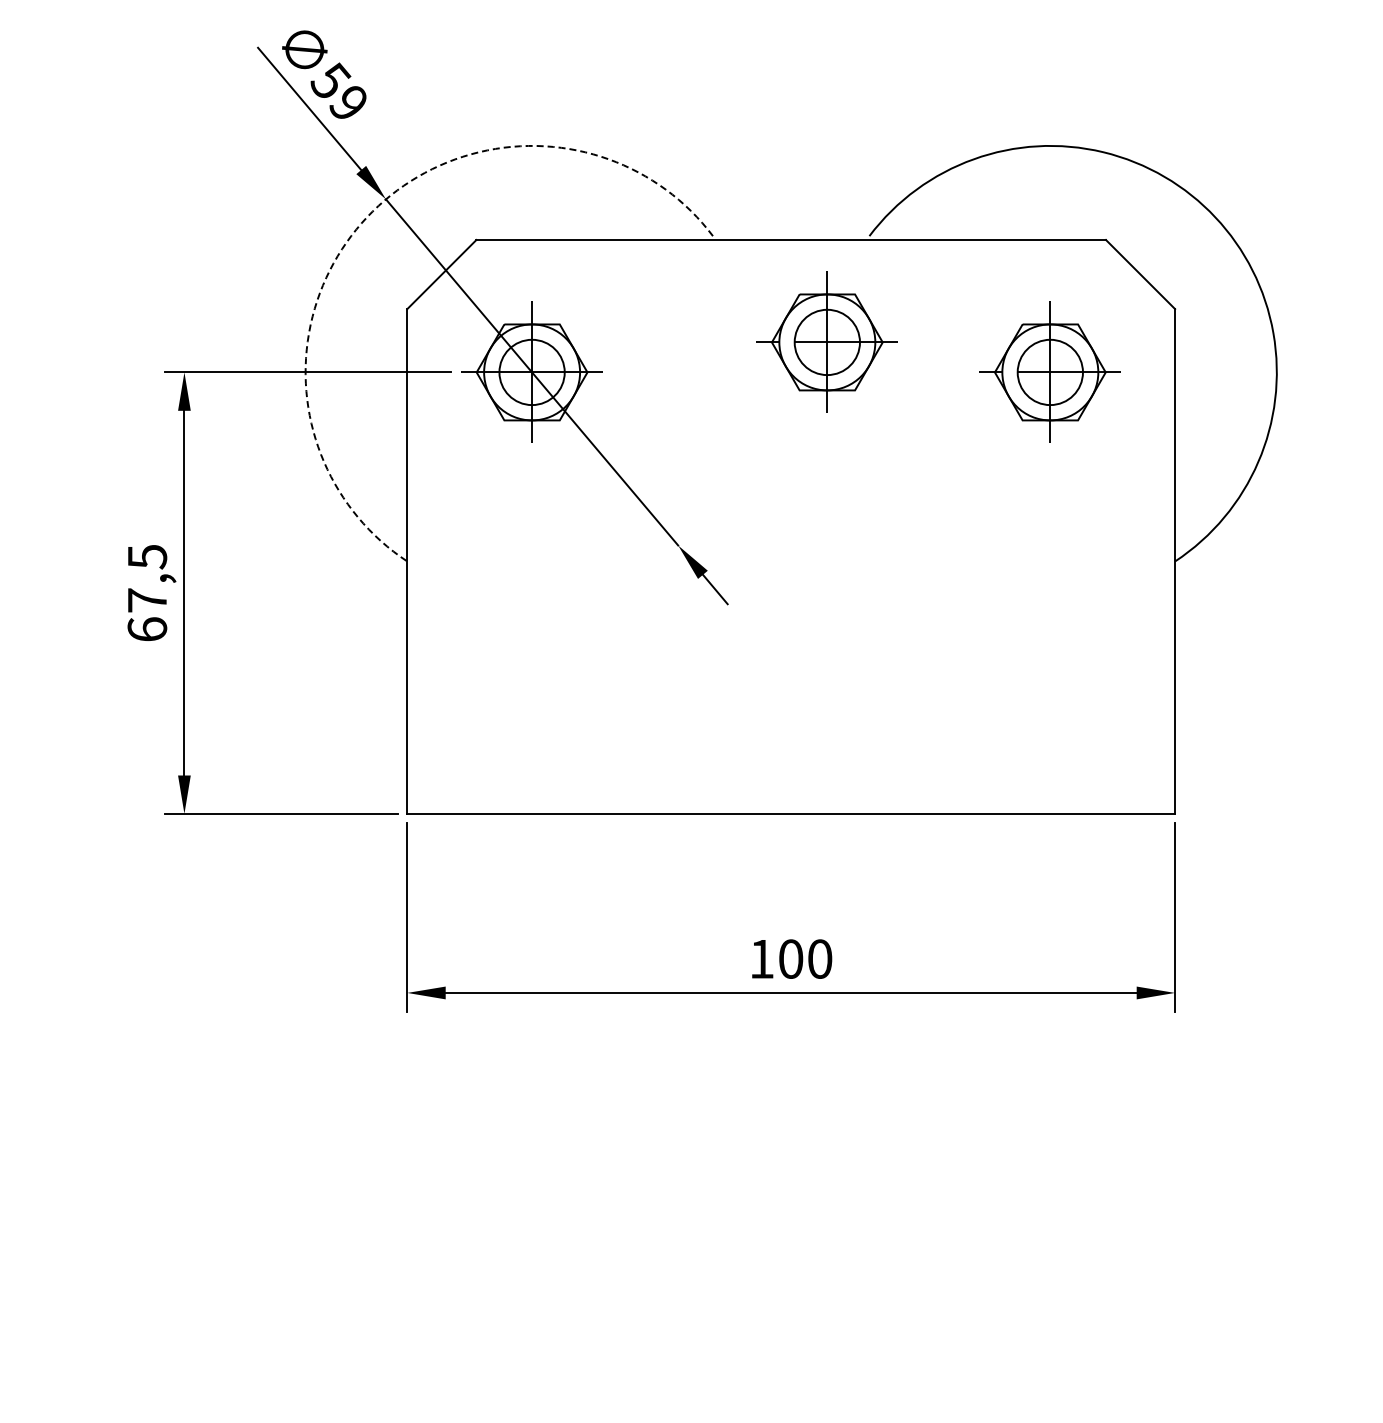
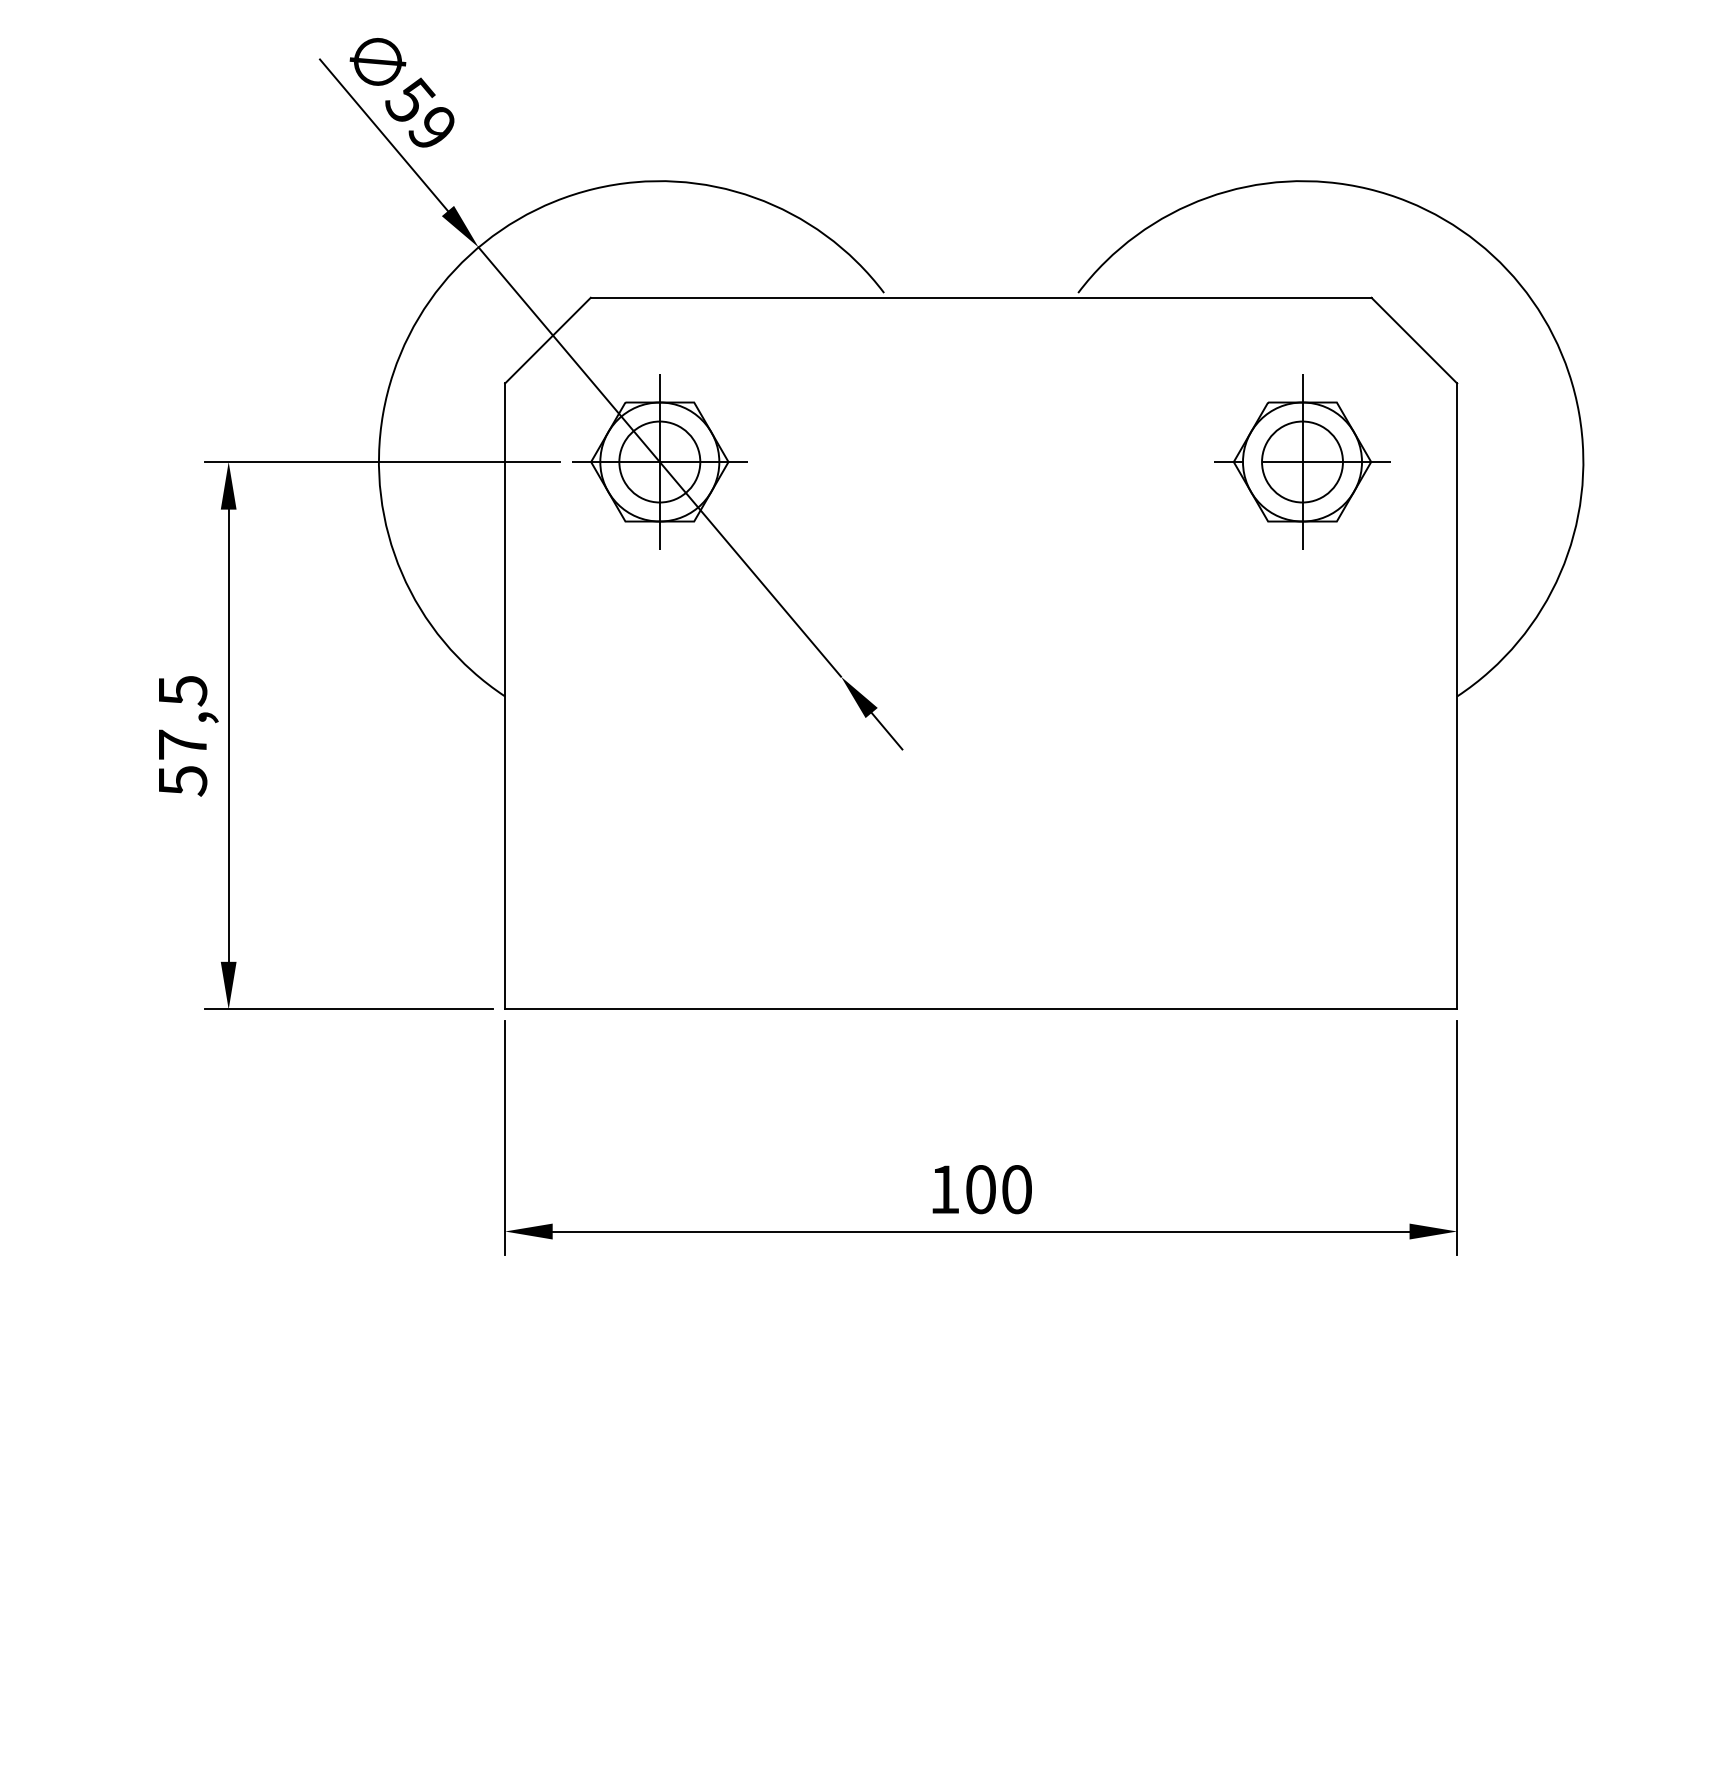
arc: (367, 217) -> (455, 269), dashed -> solid
part: (826, 341) -> (1024, 423), removed
text: (147, 629) -> (182, 780), 67,5 -> 57,5

